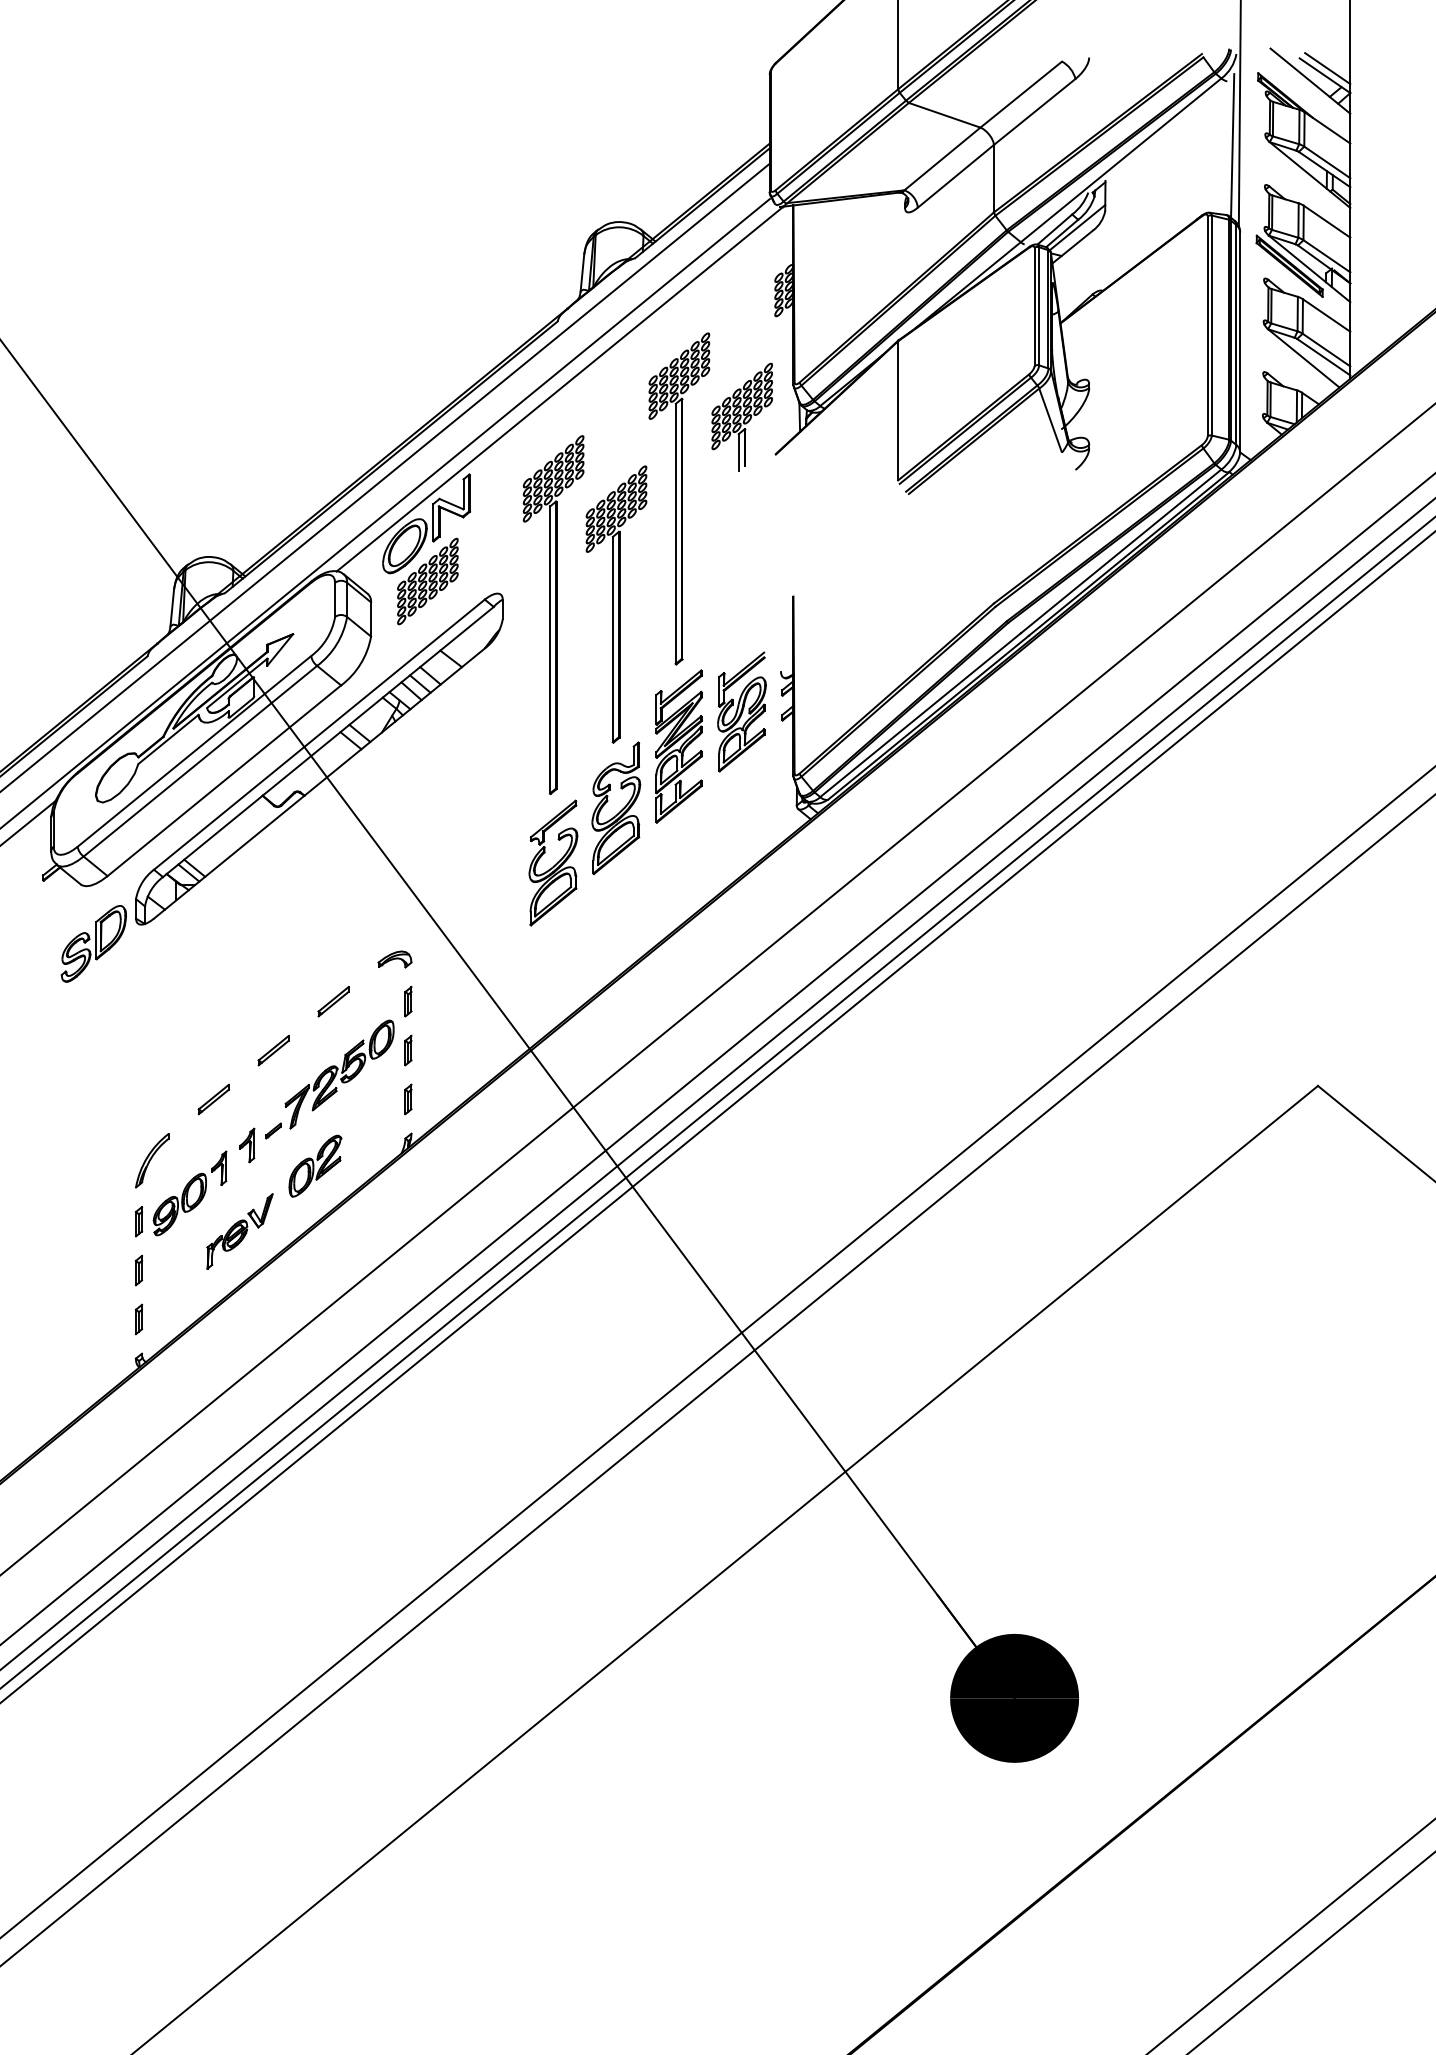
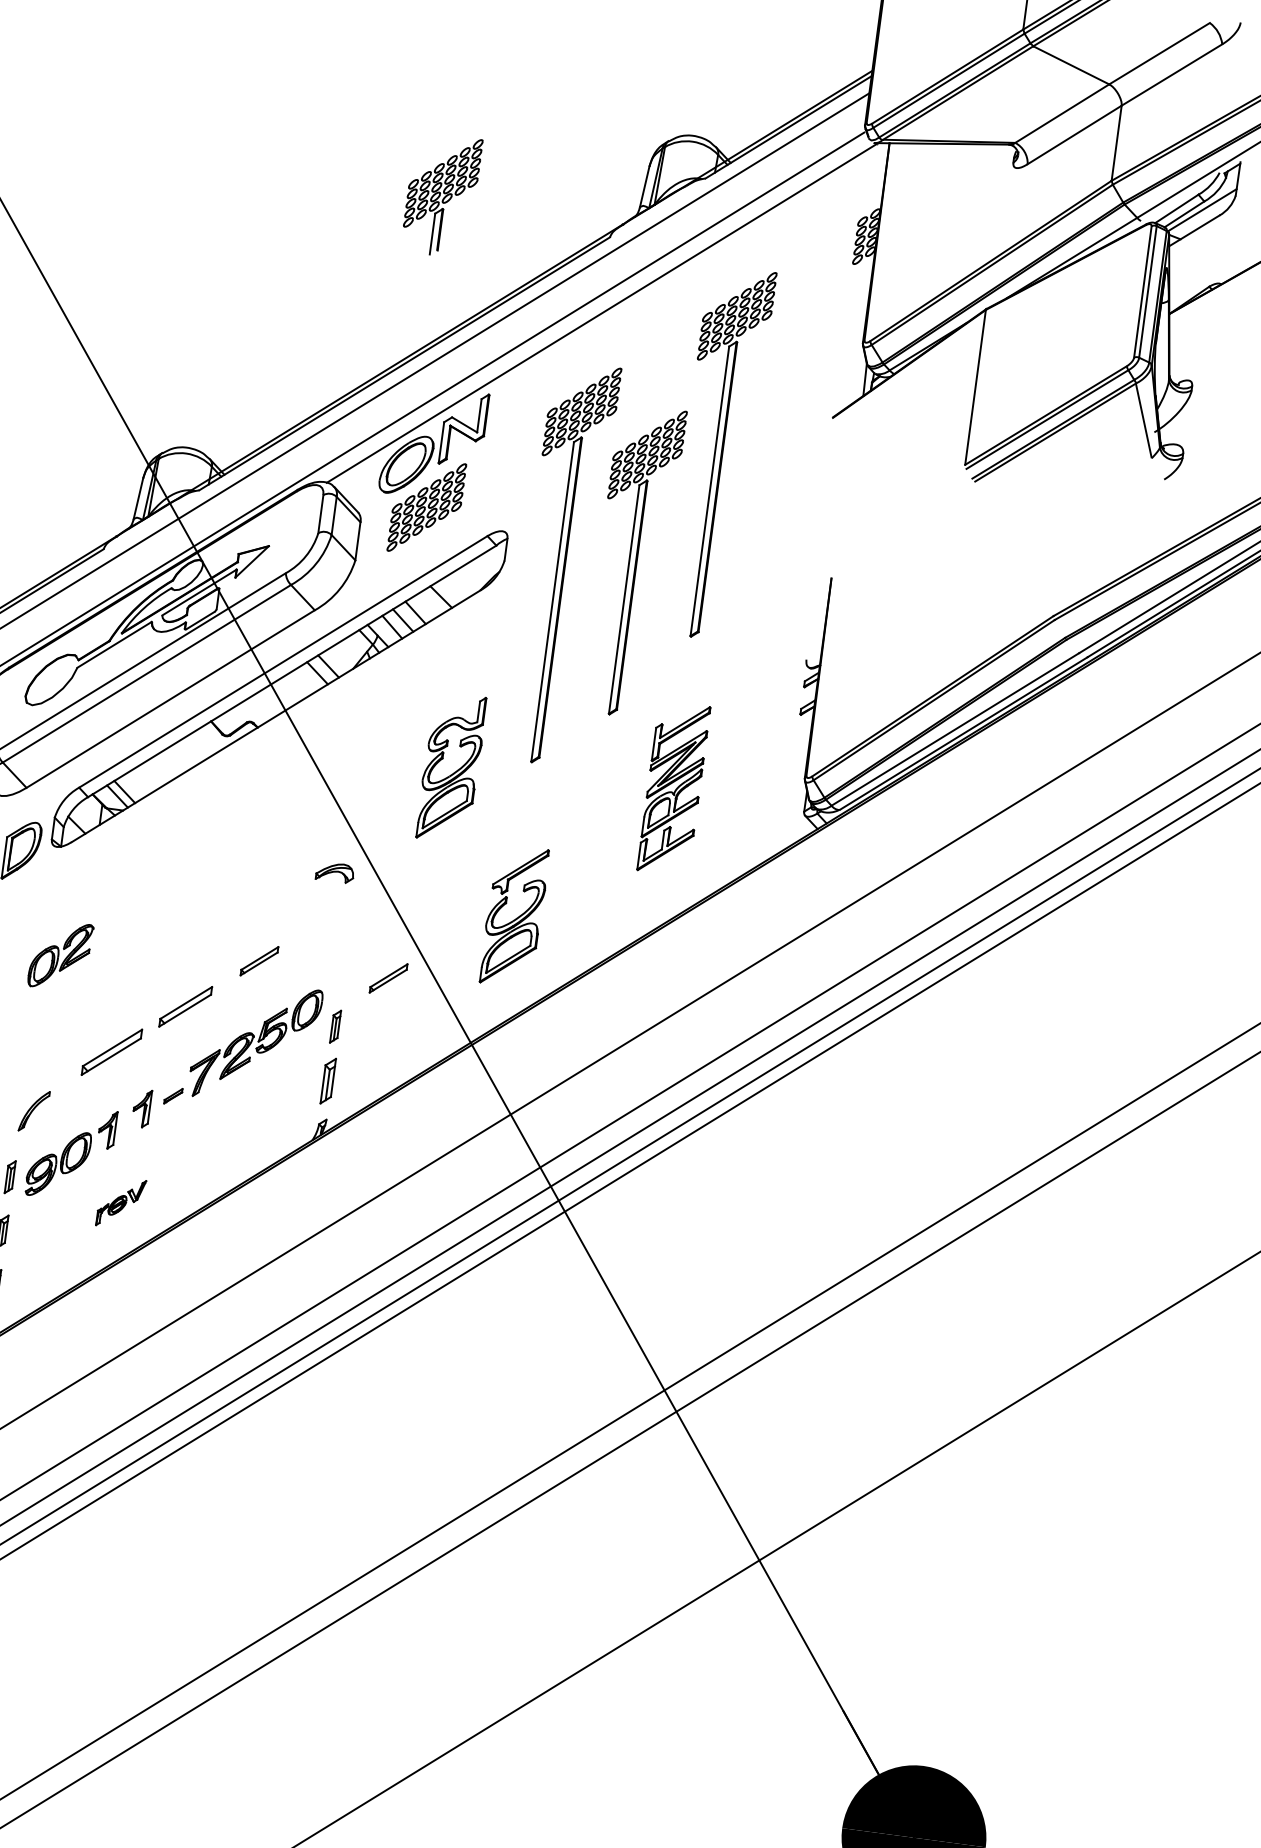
part: (741, 416) -> (440, 194), moved
part: (741, 711) -> (756, 698), removed
part: (678, 746) -> (673, 788), moved
part: (616, 808) -> (451, 767), moved
part: (553, 862) -> (514, 915), moved
part: (394, 959) -> (334, 872), moved
part: (408, 1001) -> (342, 972), removed
part: (449, 1001) -> (388, 978), added
part: (273, 1050) -> (185, 1006), size x1.4
part: (213, 1099) -> (111, 1052), size x1.6
part: (408, 1099) -> (328, 1081), size x1.4
part: (152, 1160) -> (34, 1111), size x0.7
part: (315, 1165) -> (60, 954), moved
part: (239, 1231) -> (120, 1202), size x0.6

